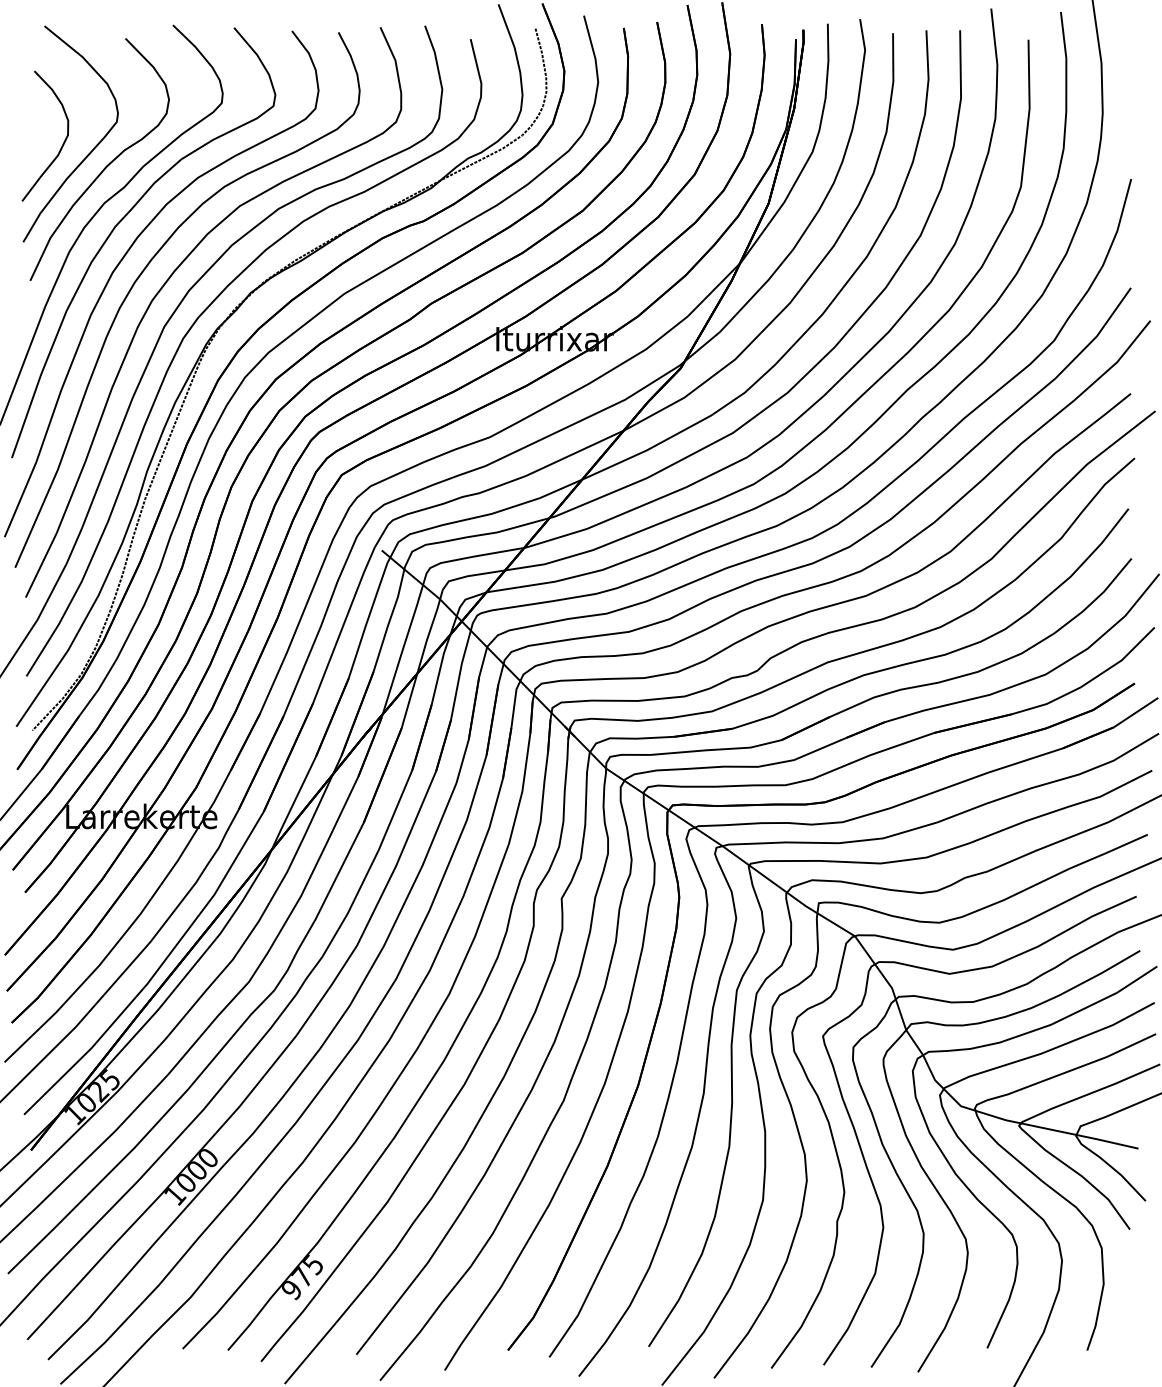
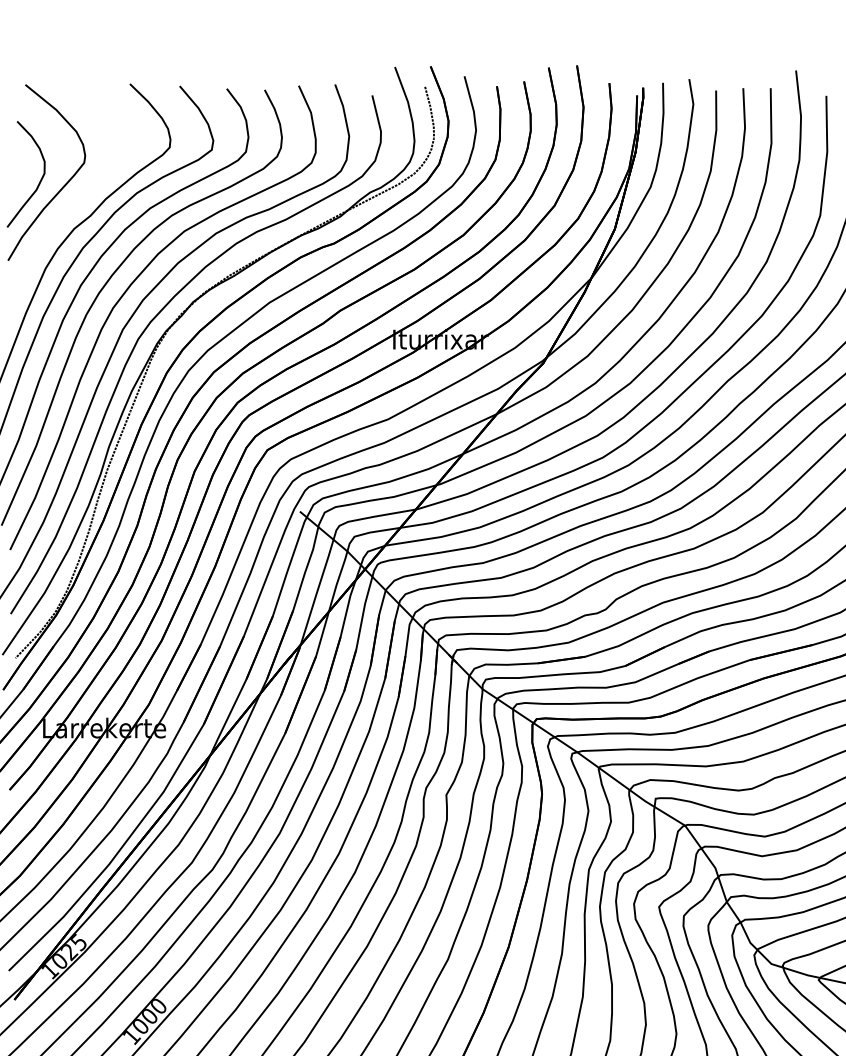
curve: (106, 165) -> (75, 198), removed

